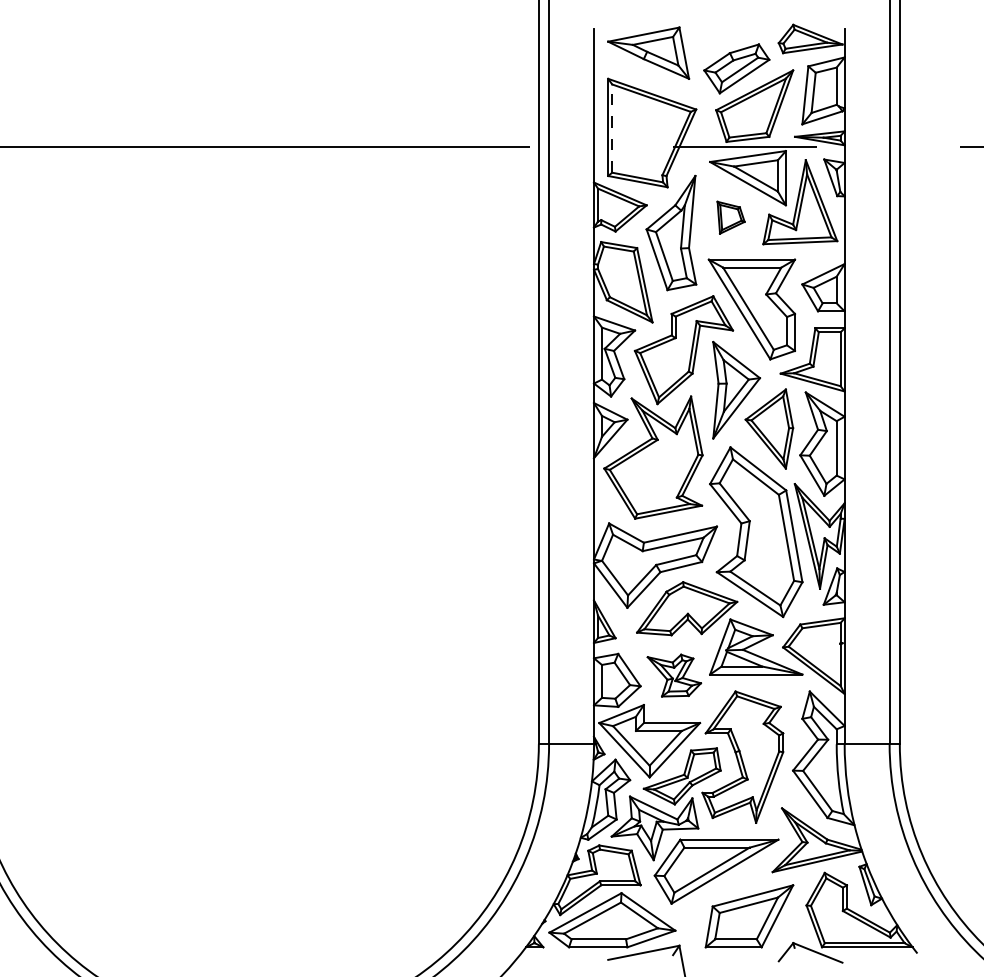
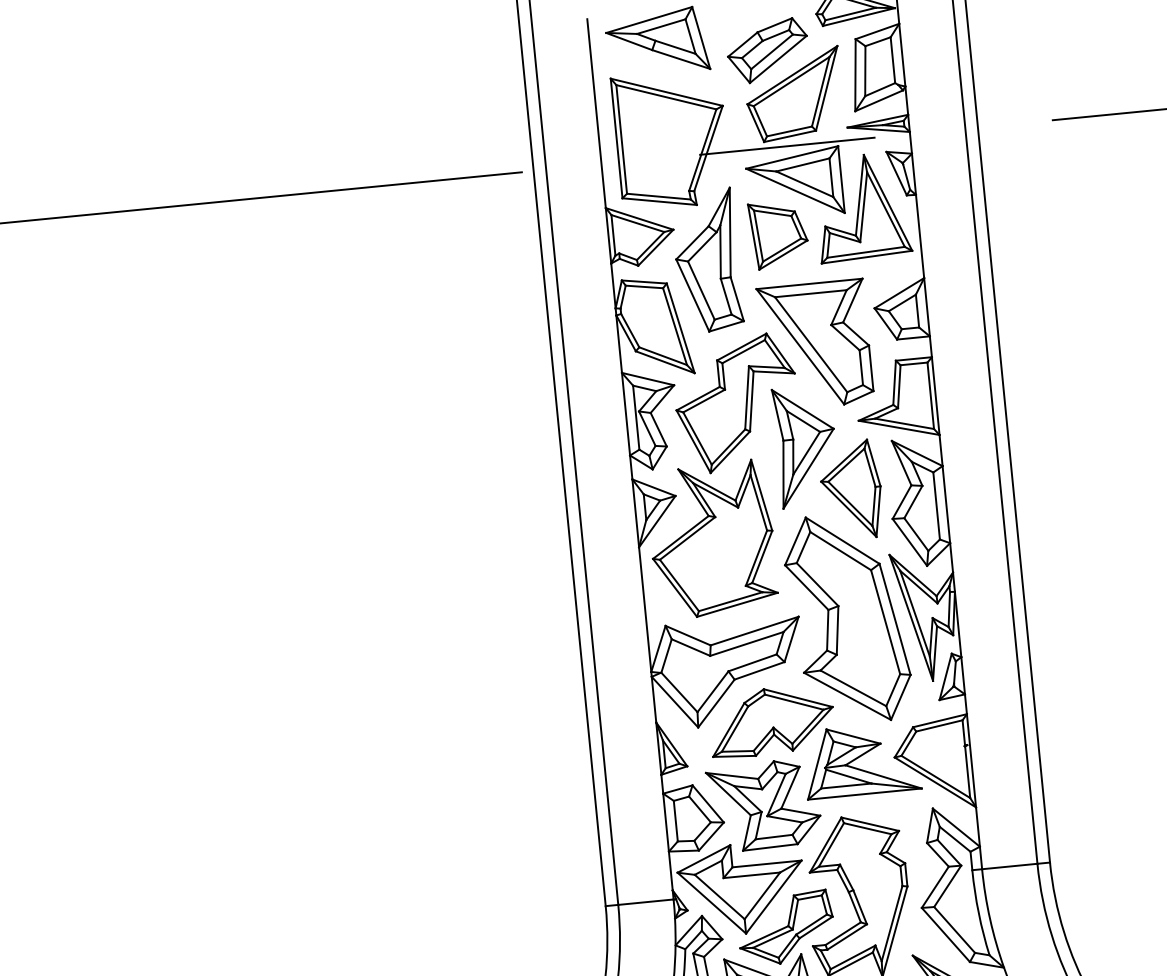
line: (612, 128) -> (622, 139), dashed -> solid
part: (730, 217) -> (778, 234), size x1.67
part: (674, 675) -> (764, 805), size x1.67

